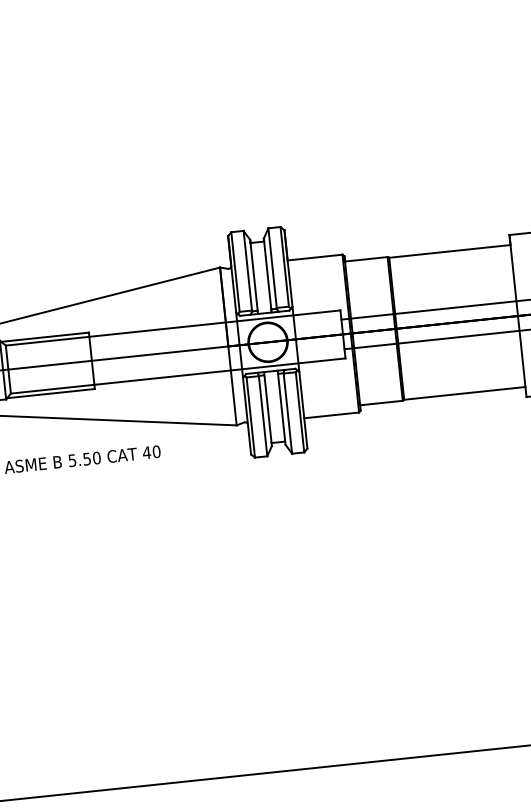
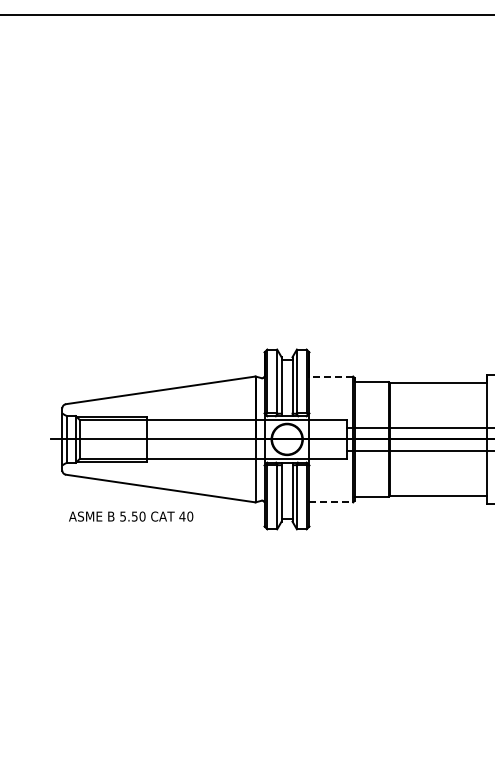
line: (315, 257) -> (331, 376), solid -> dashed
line: (331, 415) -> (331, 502), solid -> dashed

